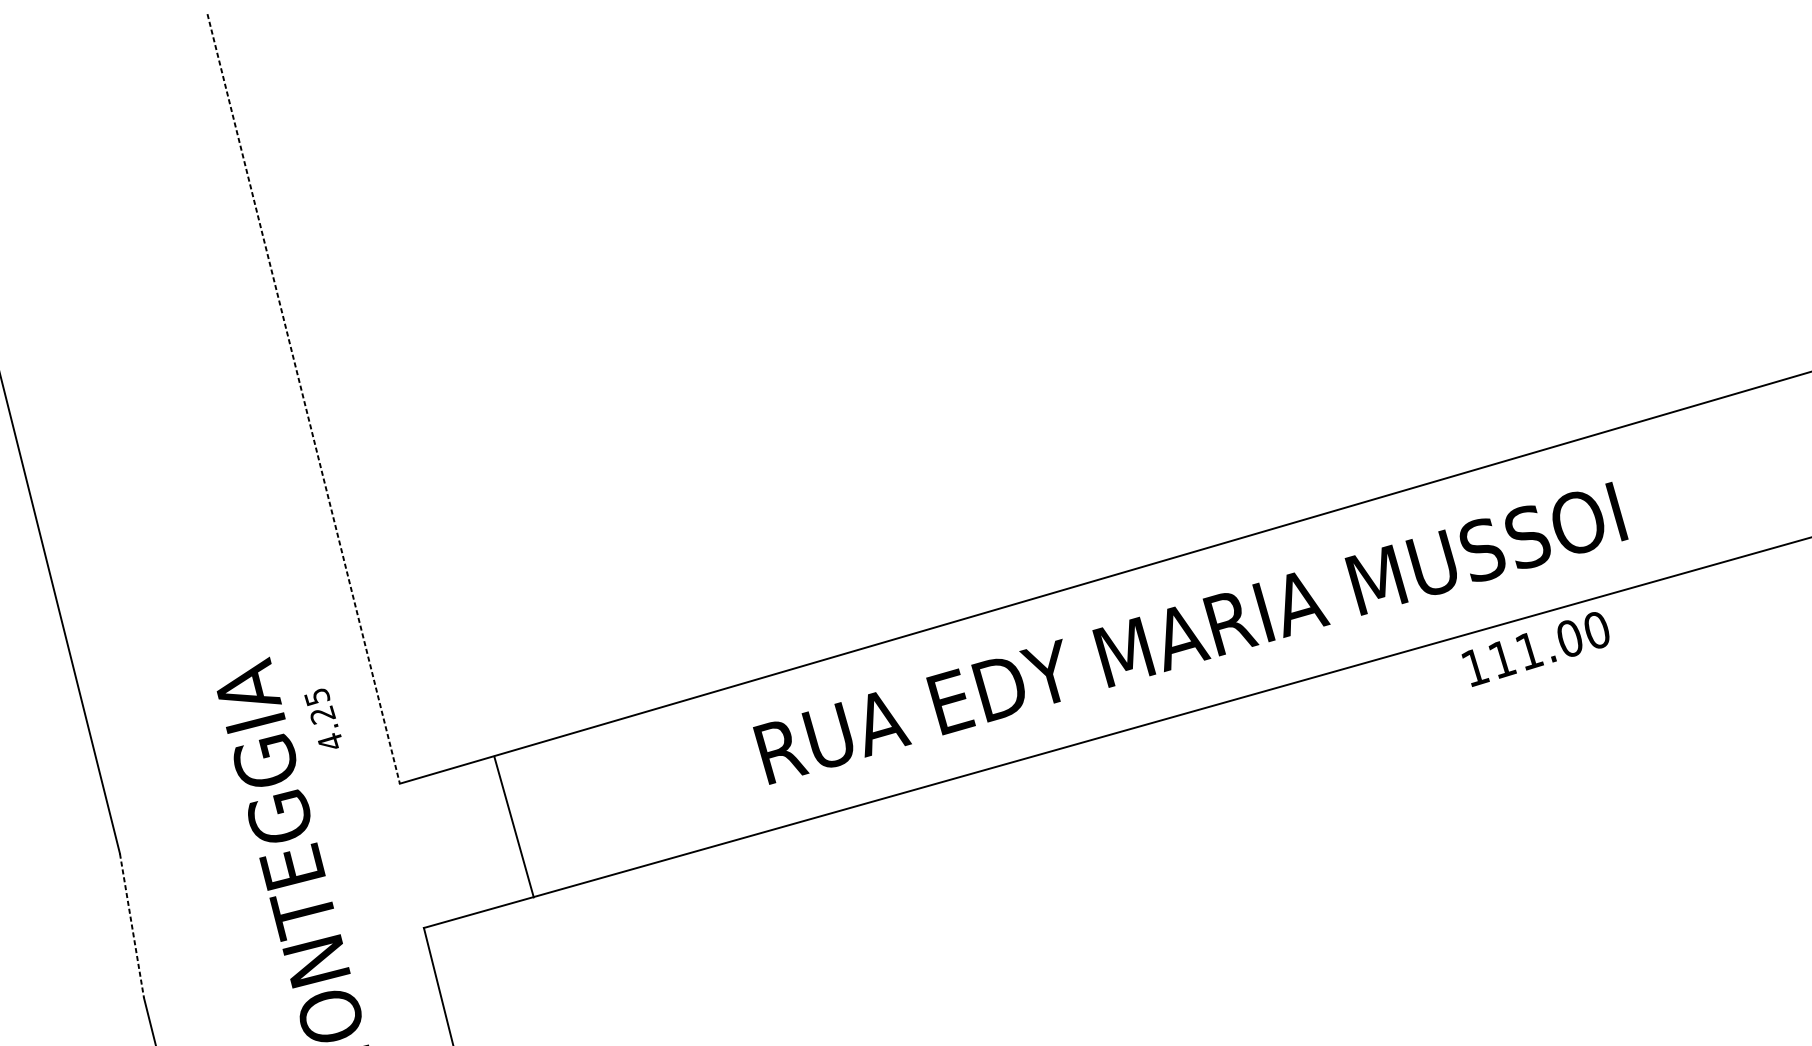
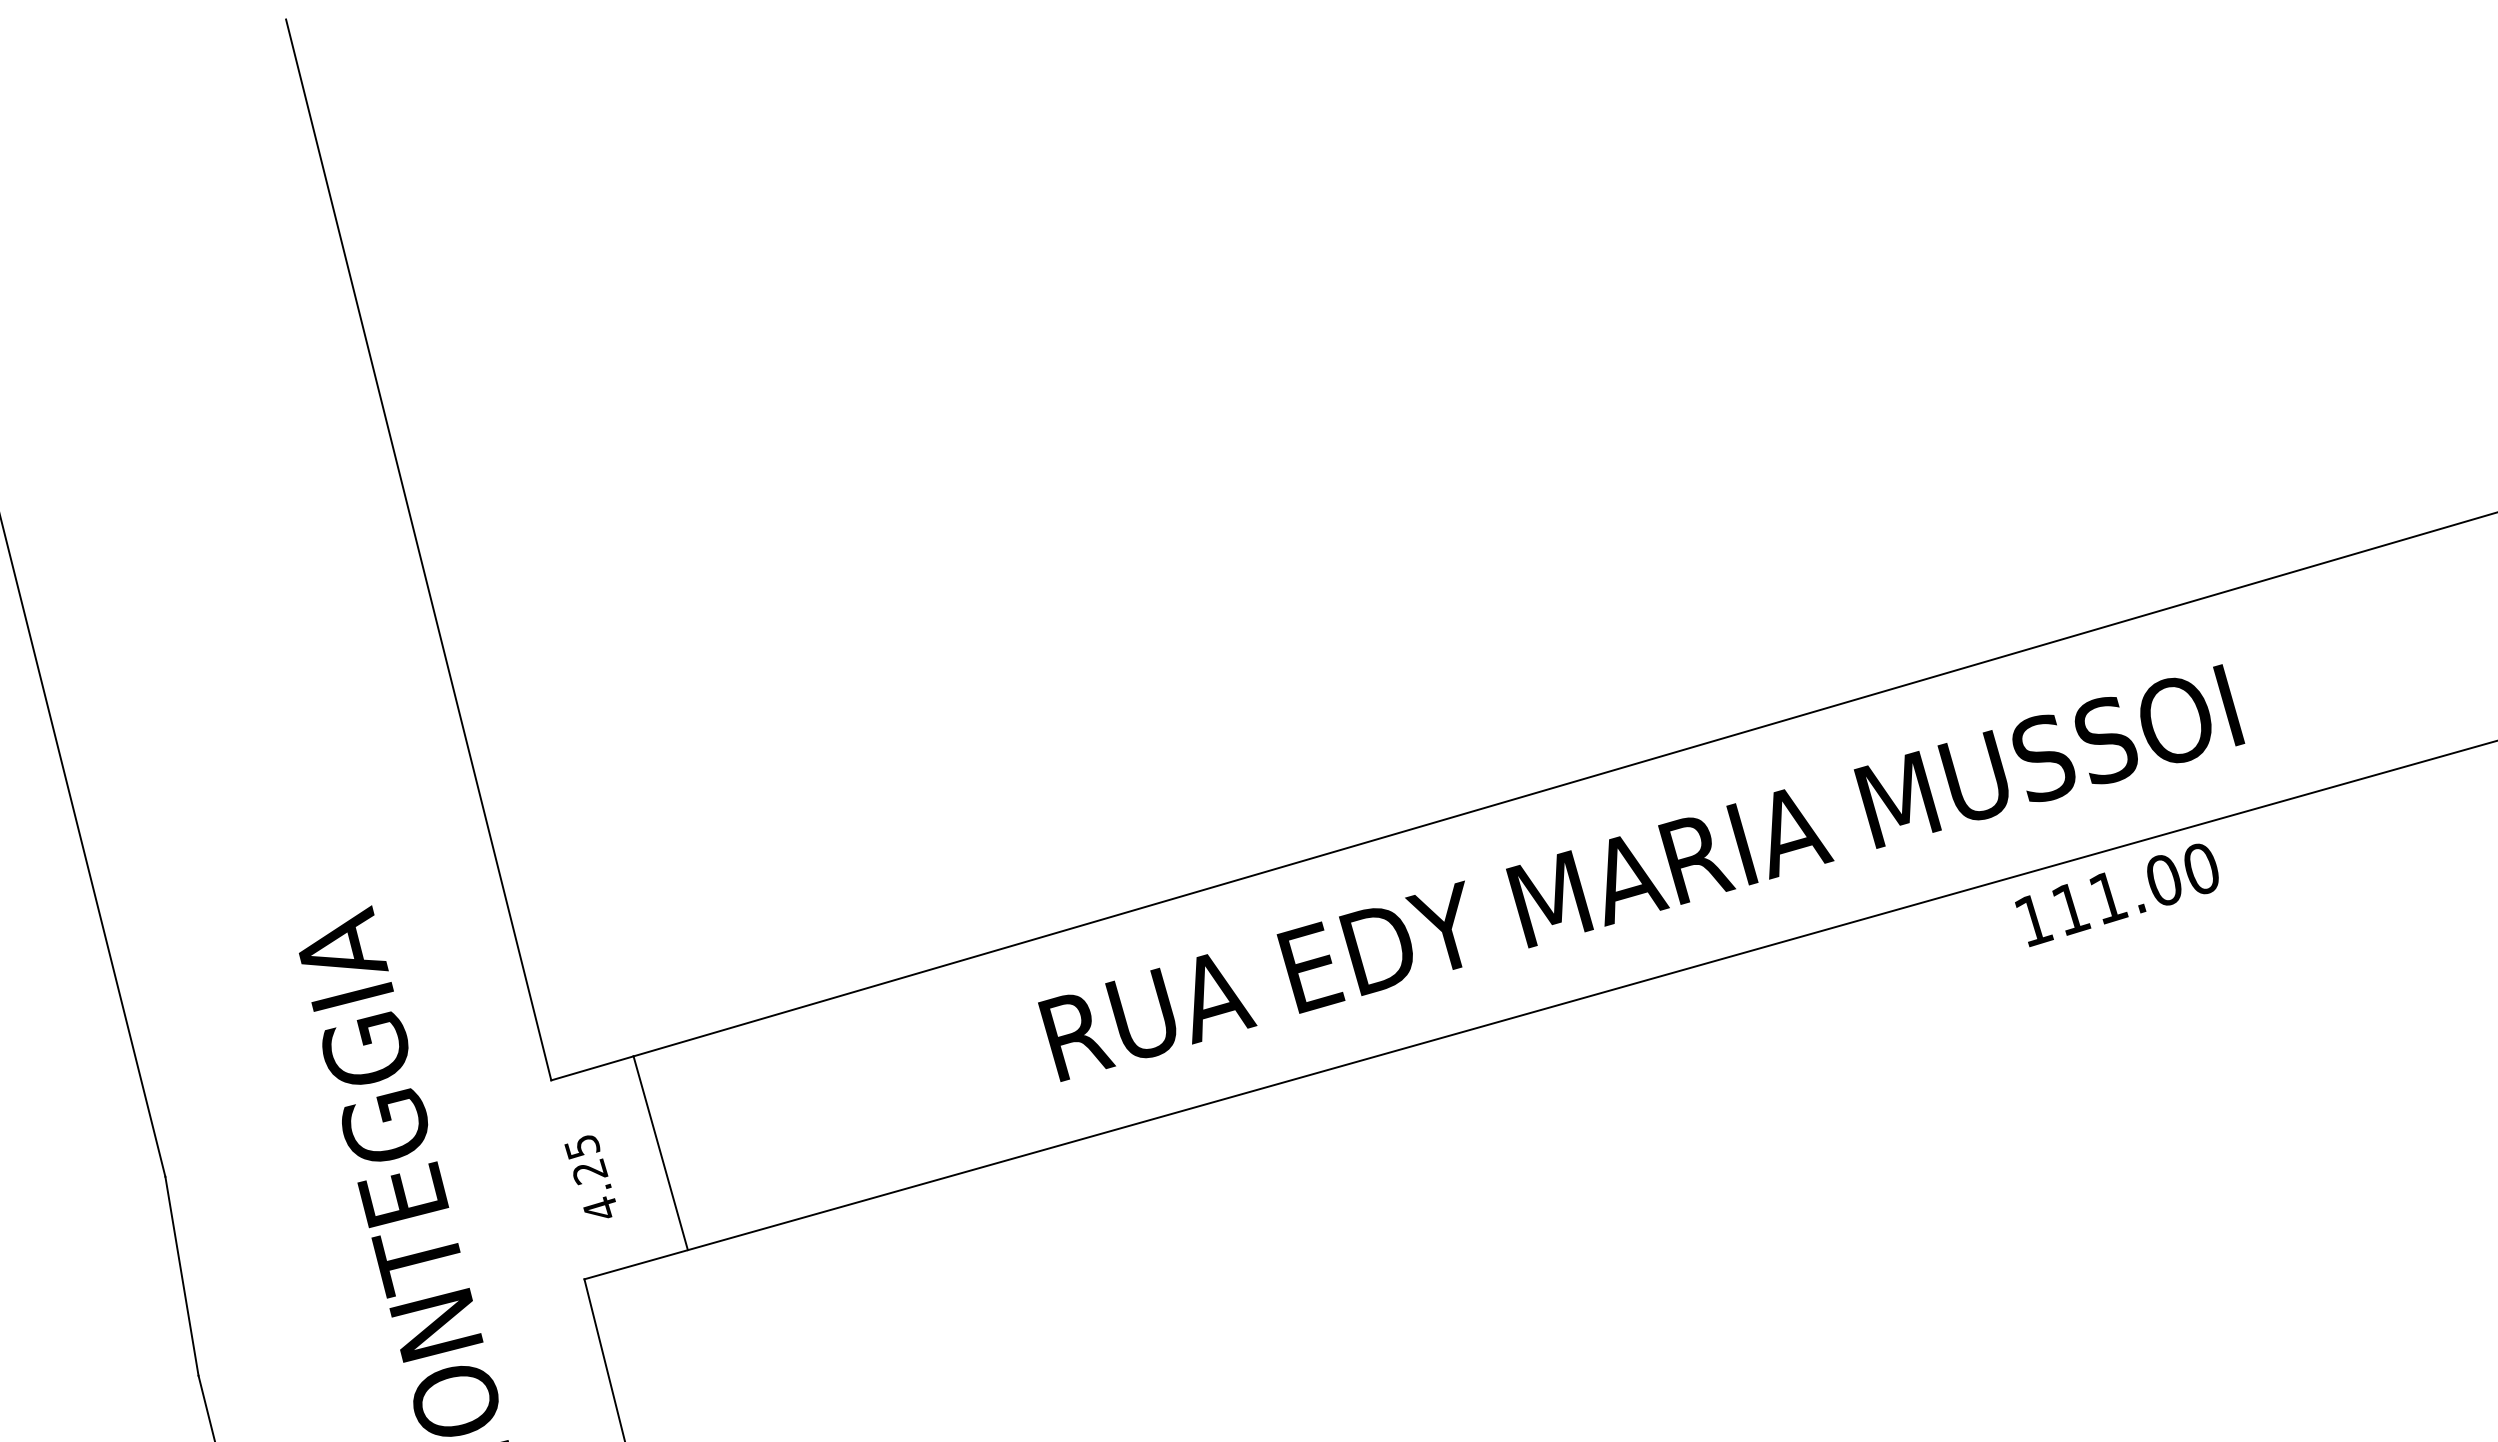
line: (303, 398) -> (418, 549), dashed -> solid
text: (322, 718) -> (589, 1176), moved
line: (513, 827) -> (660, 1153), moved
line: (131, 925) -> (181, 1276), dashed -> solid

